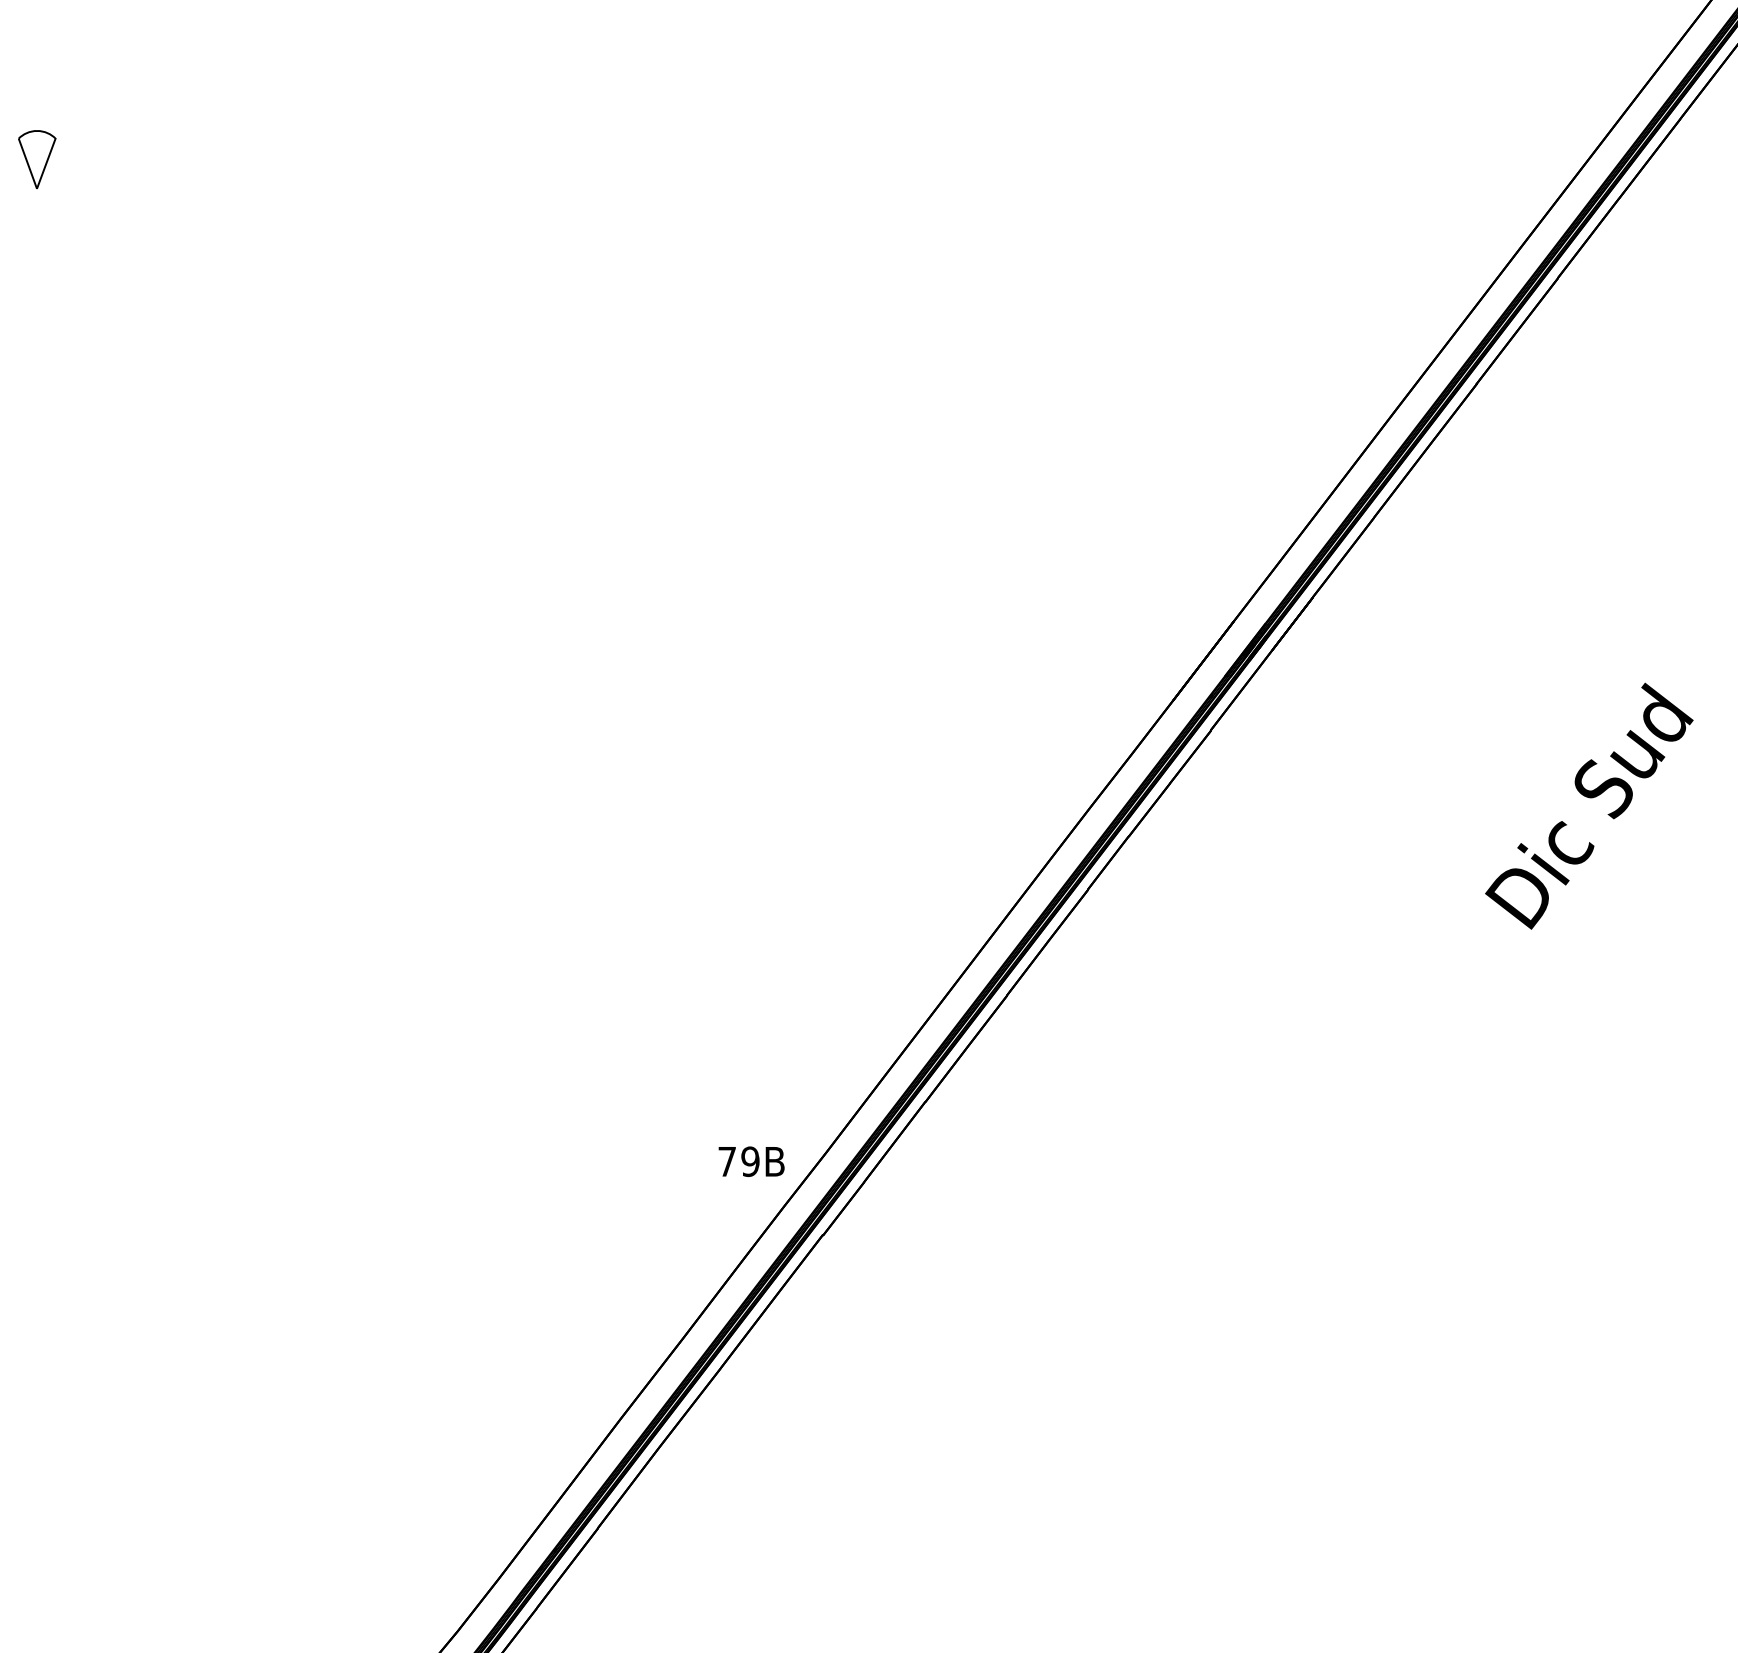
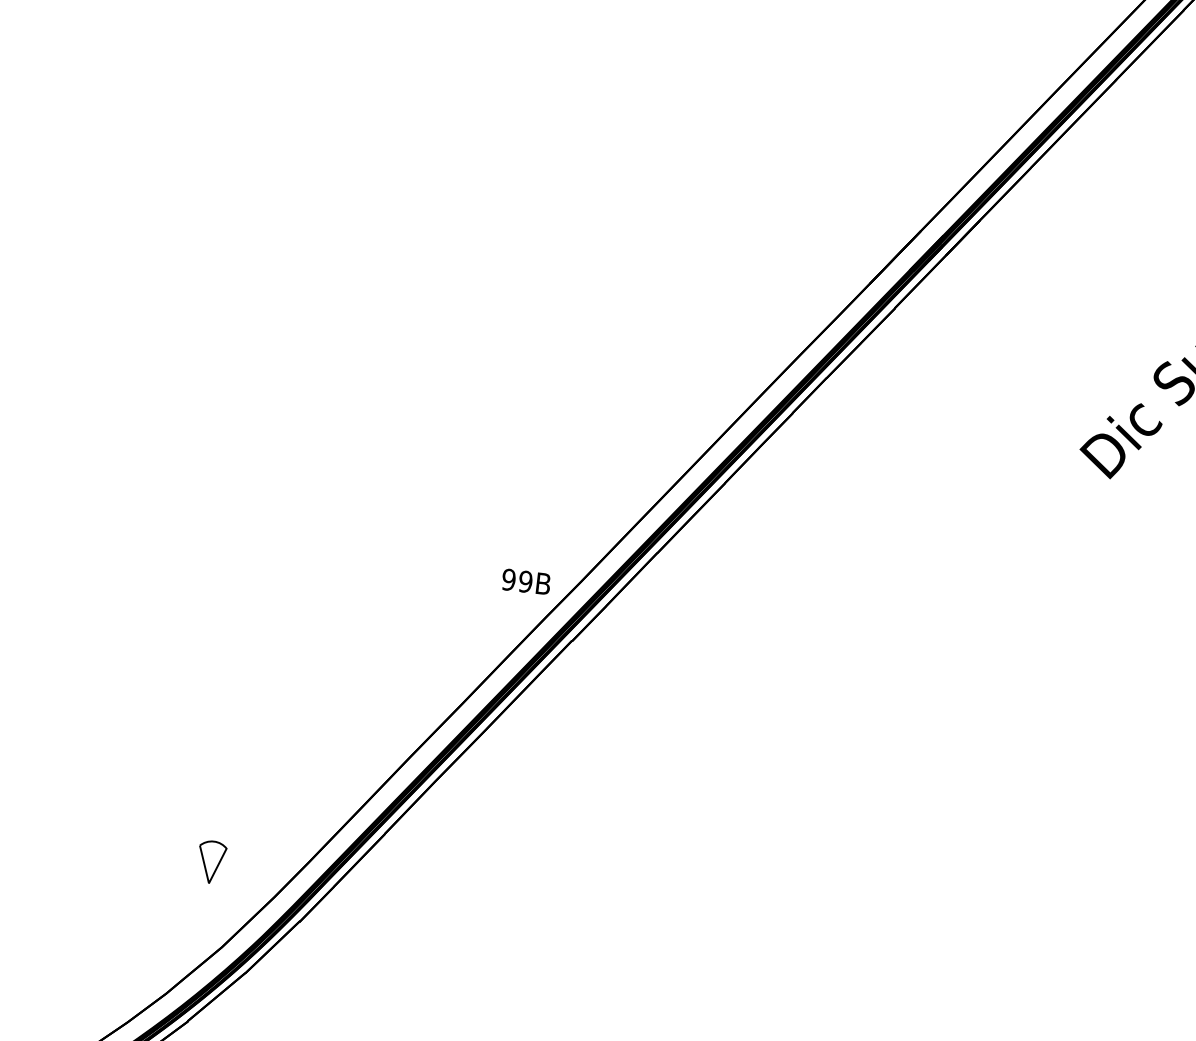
text: (727, 1161) -> (509, 579), 79B -> 99B
part: (366, 1593) -> (211, 862), added

